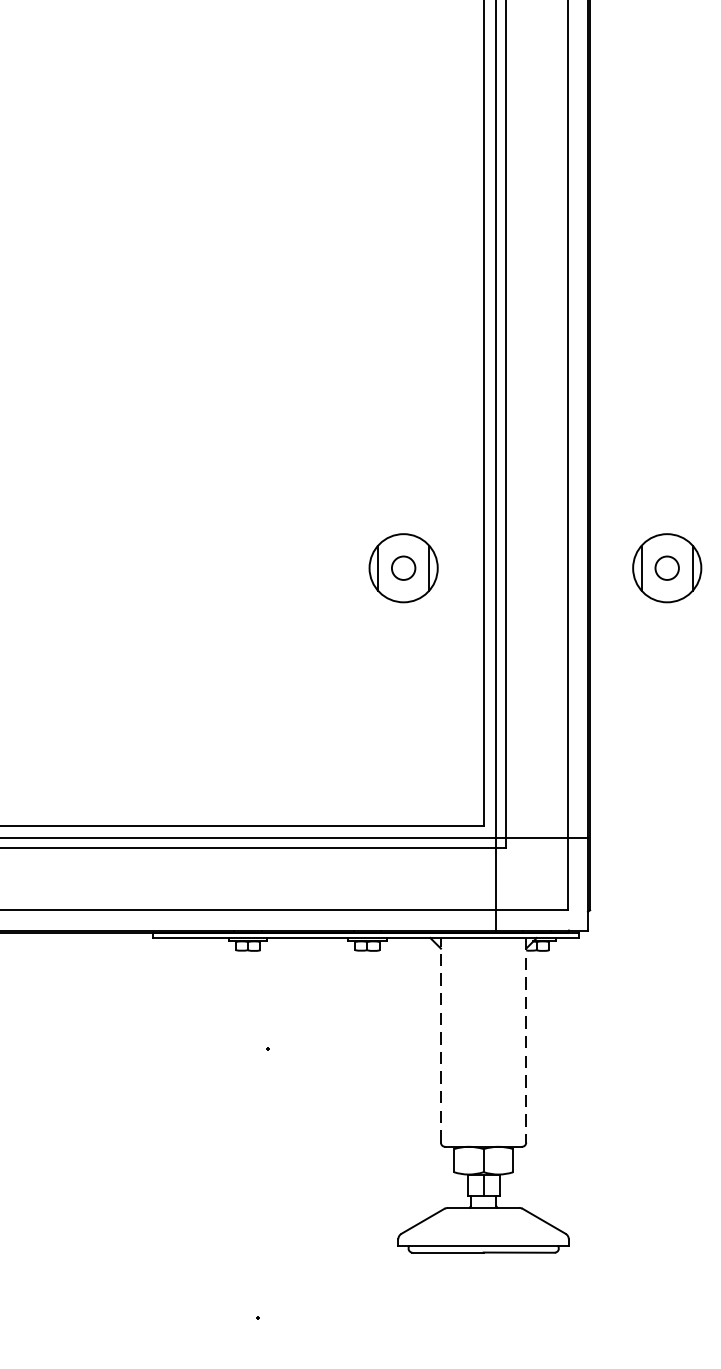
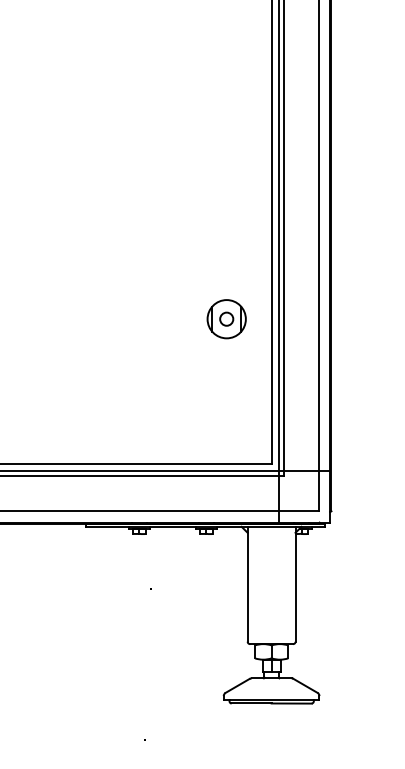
part: (666, 568) -> (374, 319), removed
line: (440, 1038) -> (247, 583), dashed -> solid
line: (526, 1040) -> (295, 584), dashed -> solid

